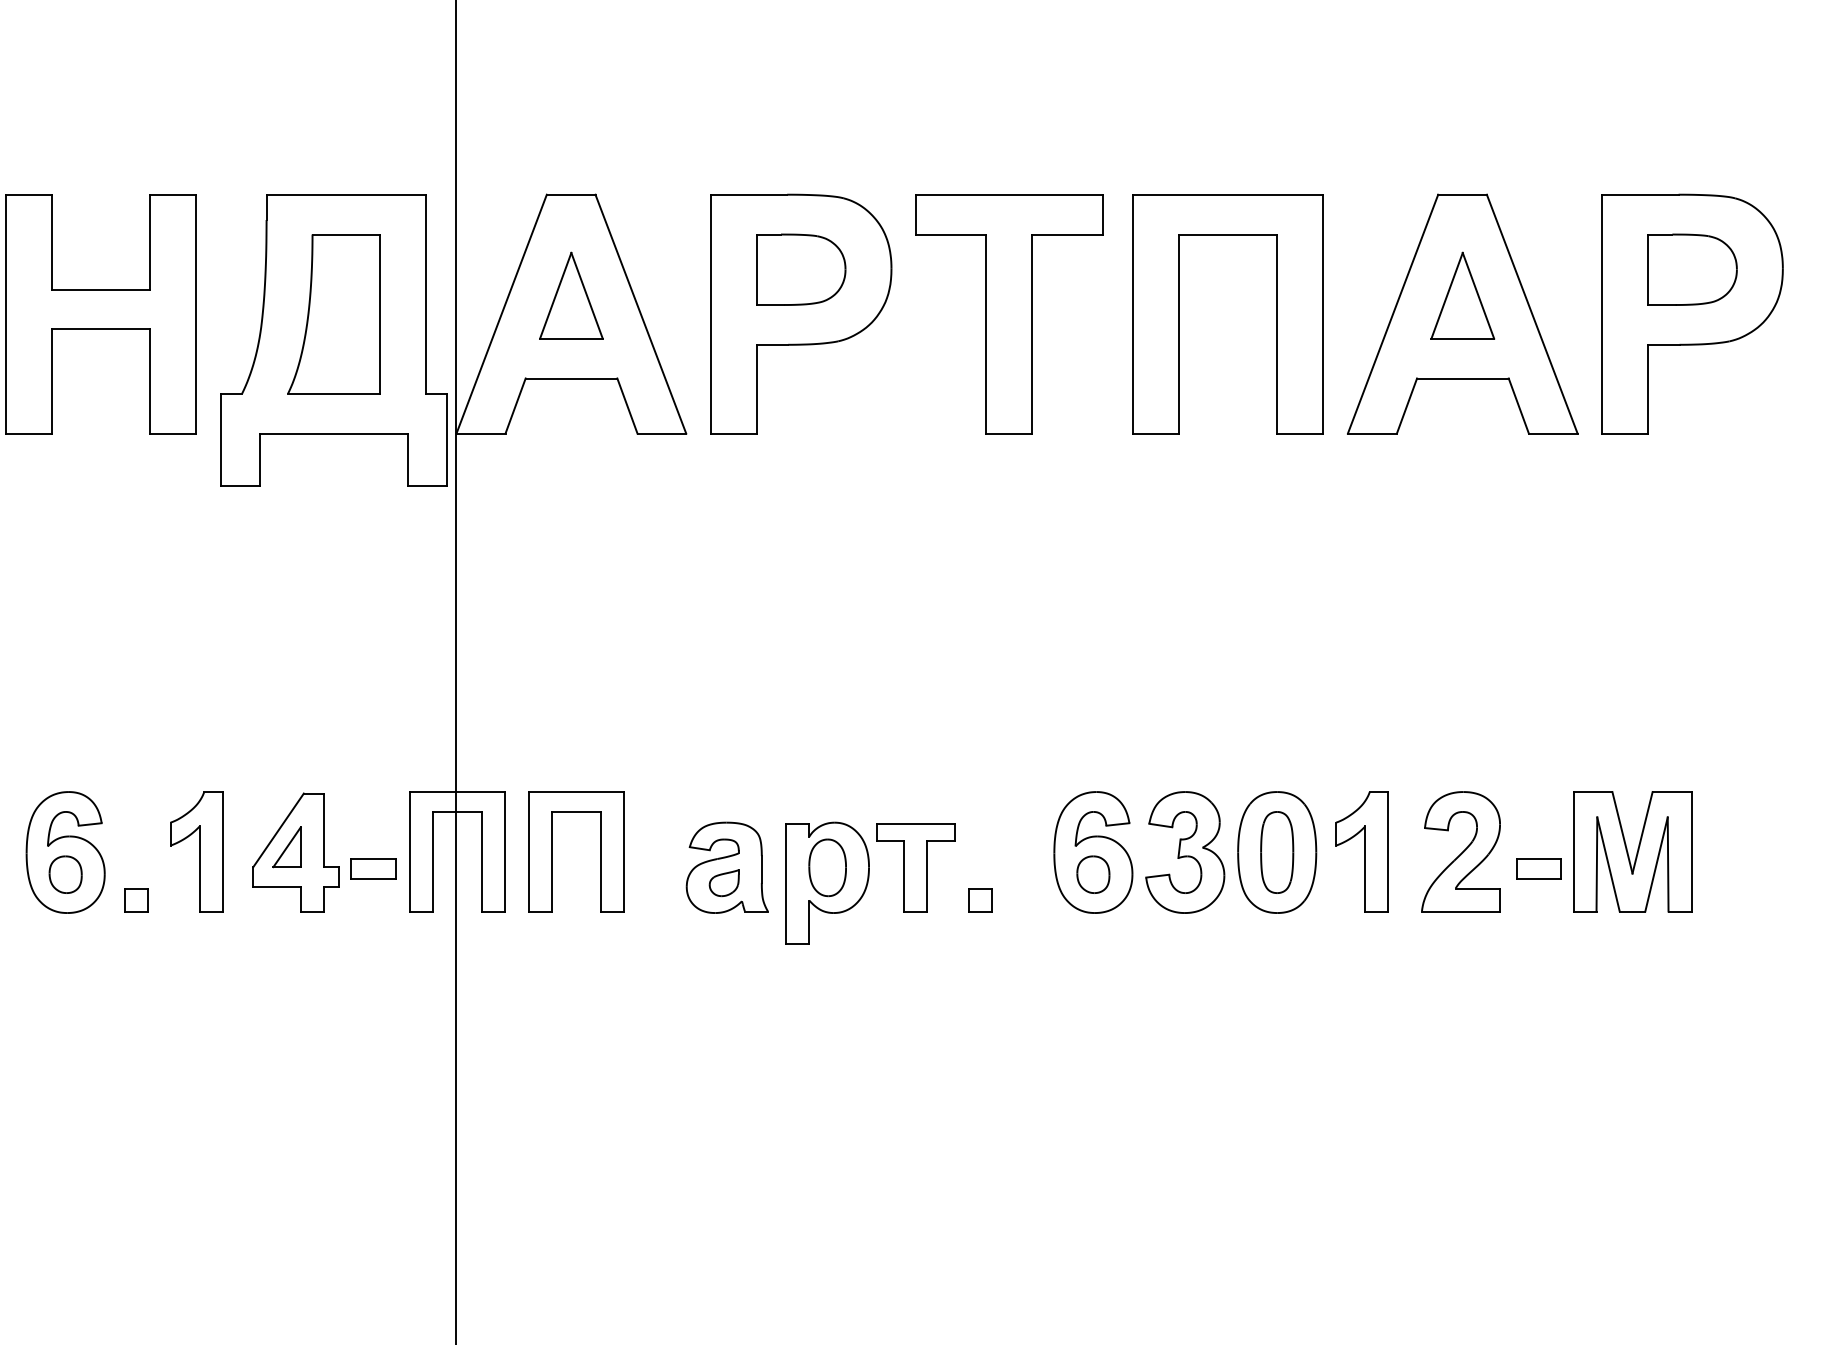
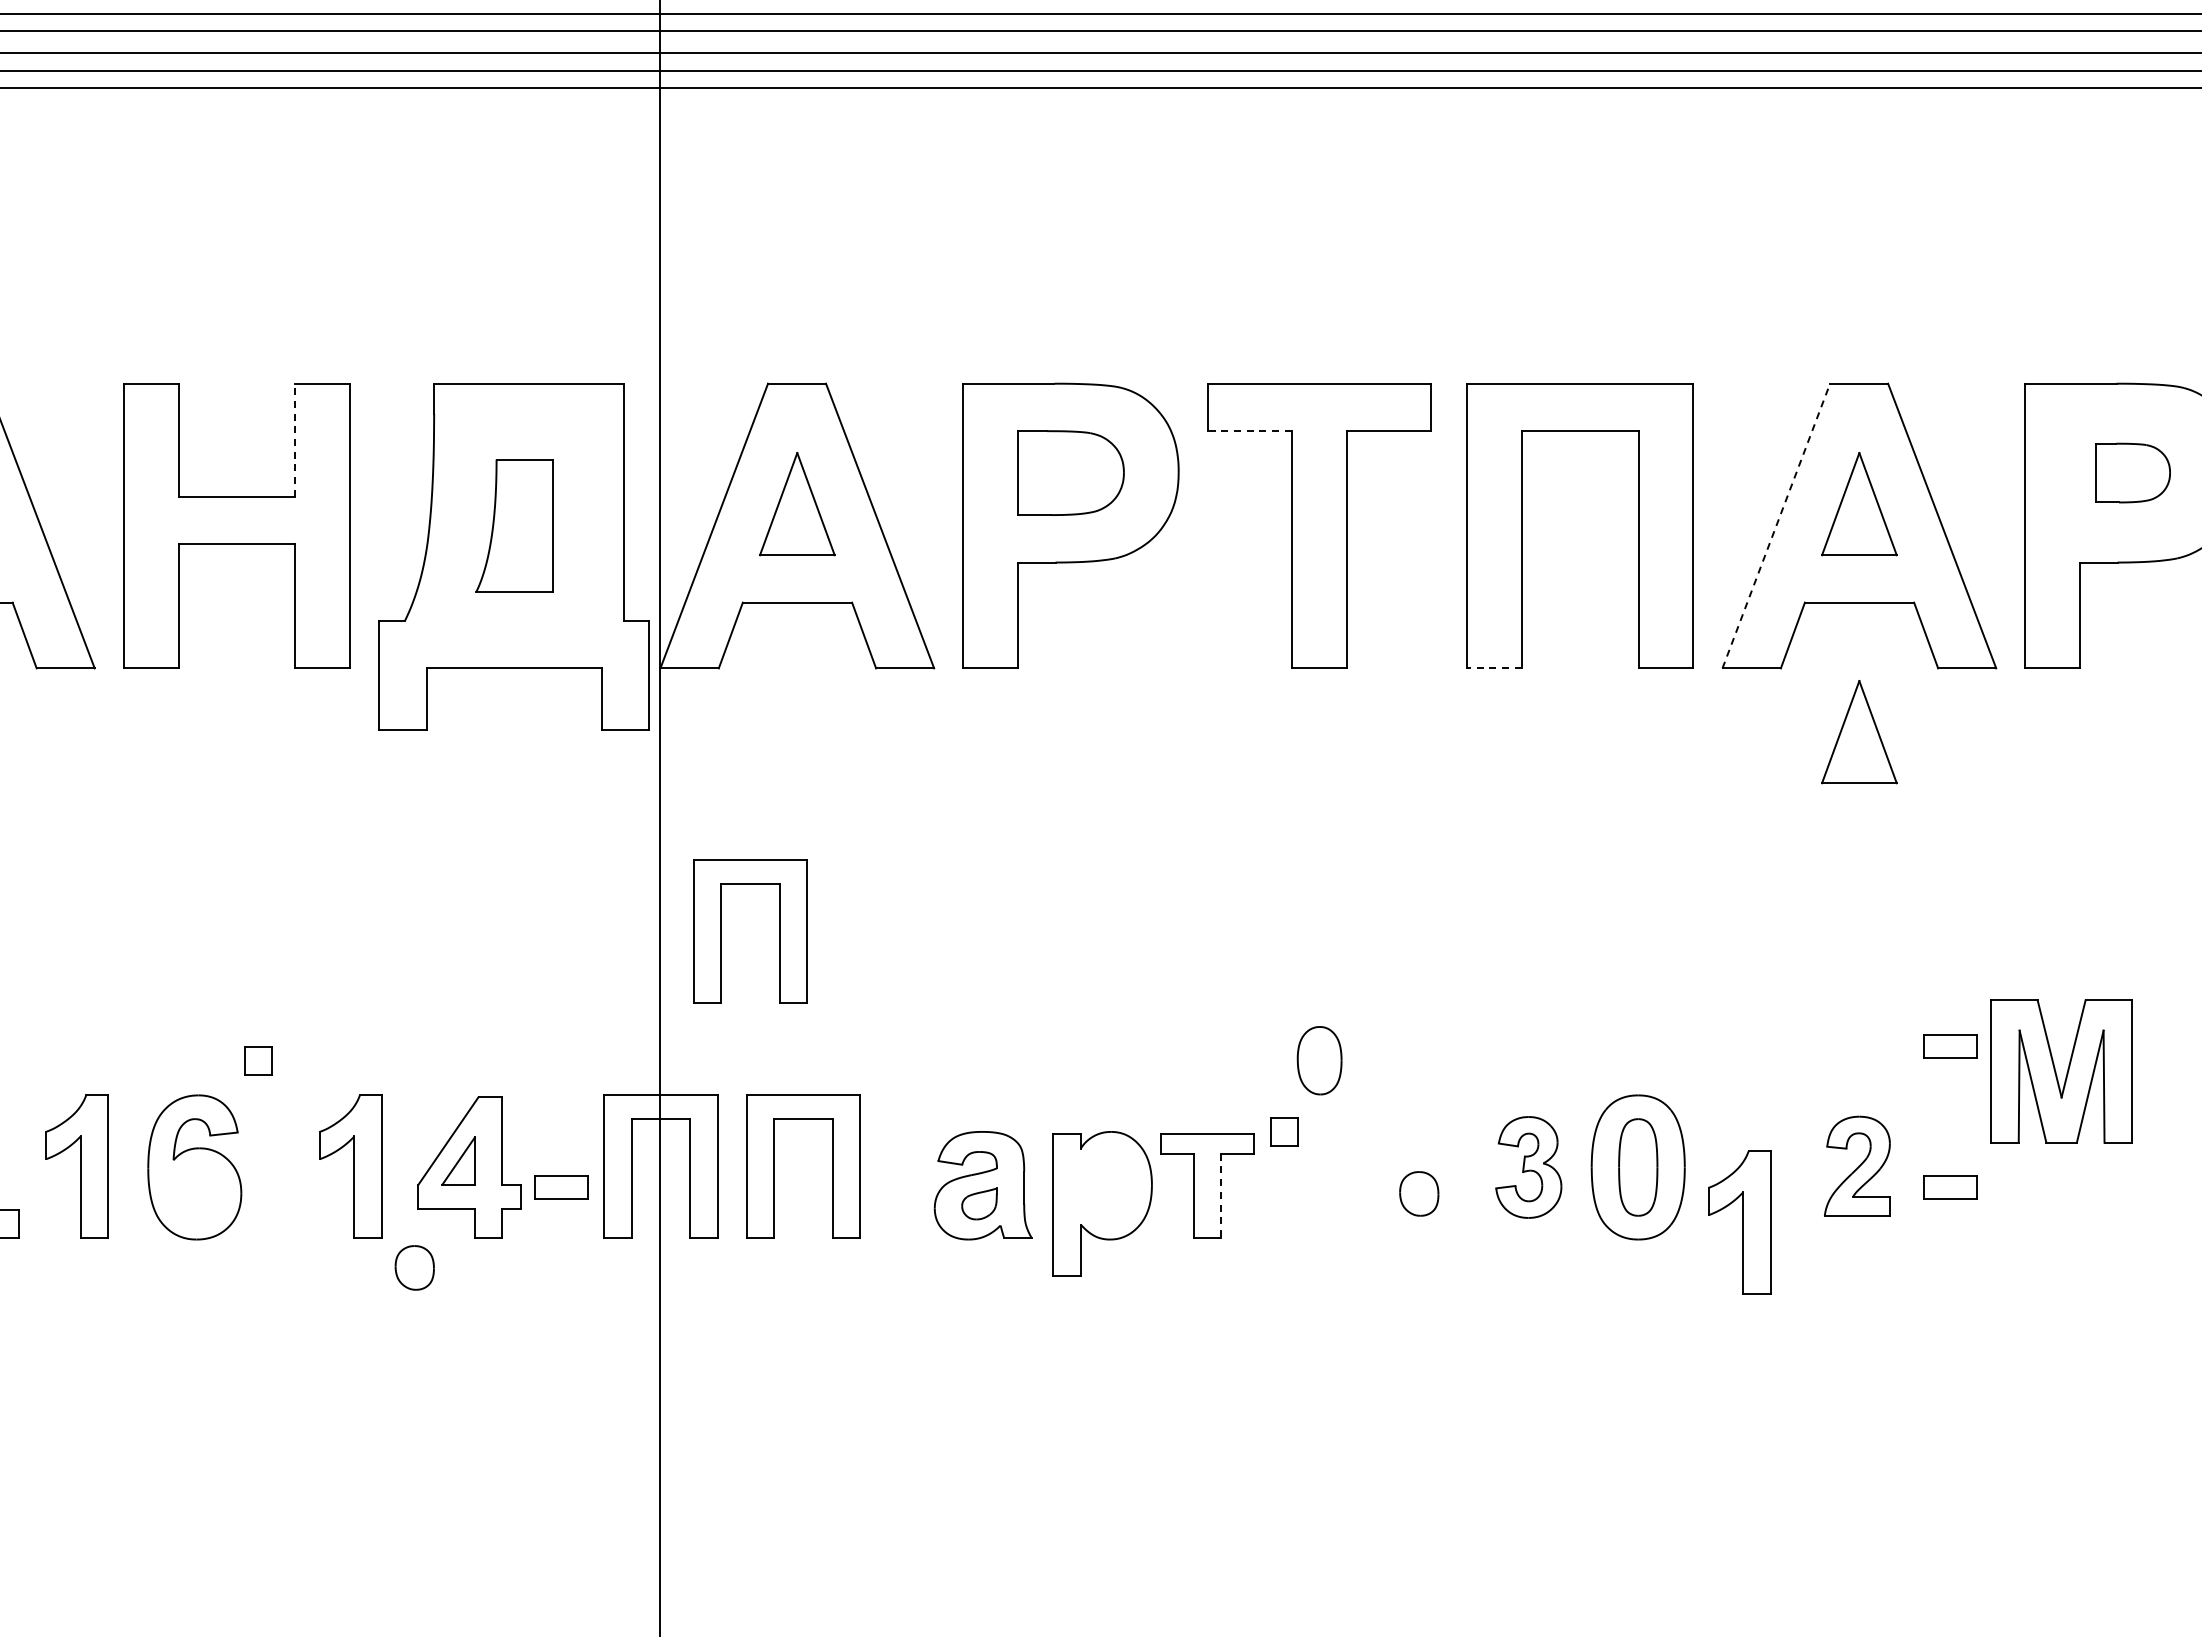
line: (950, 234) -> (1249, 431), solid -> dashed
line: (150, 242) -> (295, 440), solid -> dashed
part: (1692, 269) -> (2132, 472), size x0.7
part: (334, 313) -> (514, 525), size x0.7
line: (1393, 313) -> (1776, 525), solid -> dashed
line: (1155, 433) -> (1493, 668), solid -> dashed
part: (1462, 487) -> (1859, 732), added
part: (507, 654) -> (721, 931), added
part: (1539, 750) -> (1950, 1046), added
part: (1362, 851) -> (1739, 1222), moved
part: (1461, 851) -> (1857, 1166), size x0.7
part: (1632, 851) -> (2061, 1071), moved
part: (1092, 852) -> (1418, 1167), removed
part: (1185, 852) -> (1528, 1167), size x0.7
part: (827, 867) -> (1319, 1060), moved
part: (65, 874) -> (414, 1267), moved
line: (927, 876) -> (1221, 1195), solid -> dashed
part: (135, 899) -> (258, 1060), moved
part: (980, 899) -> (1284, 1131), moved

